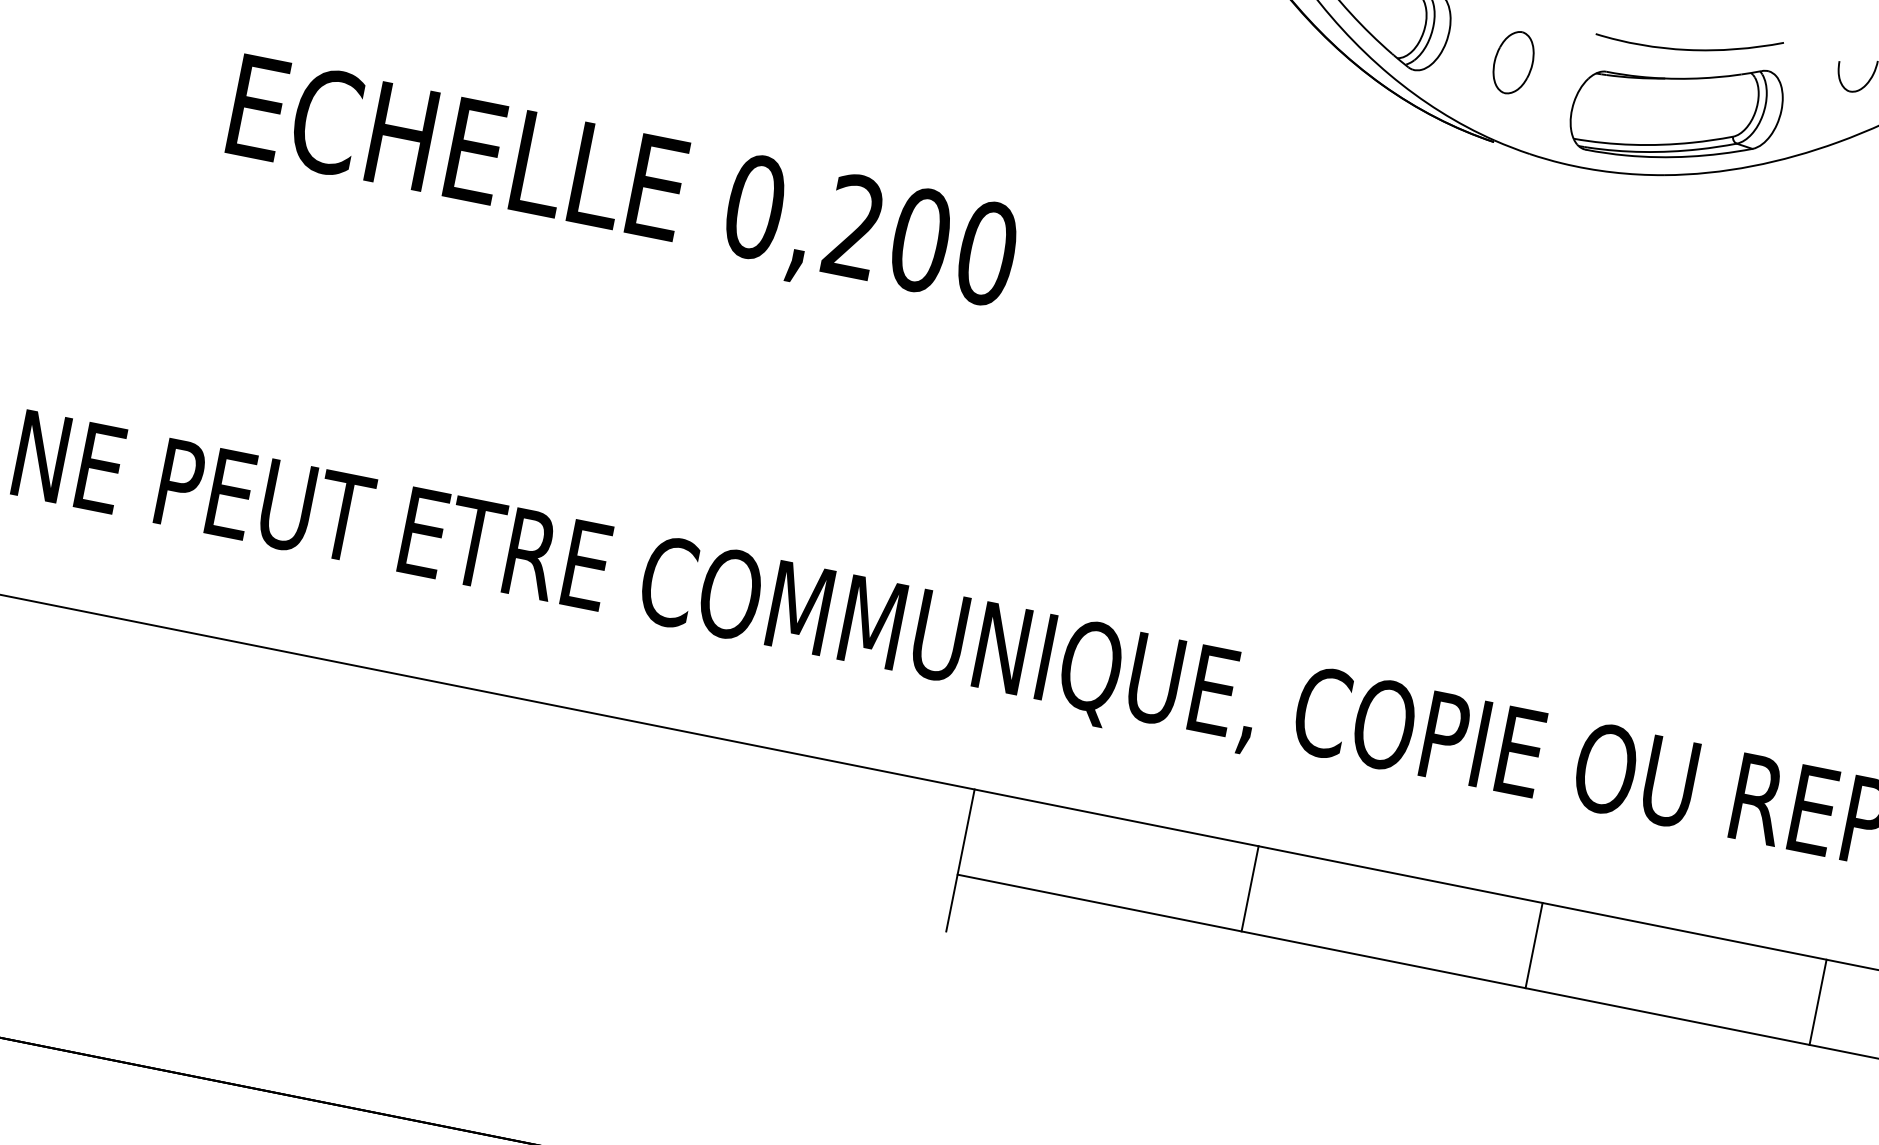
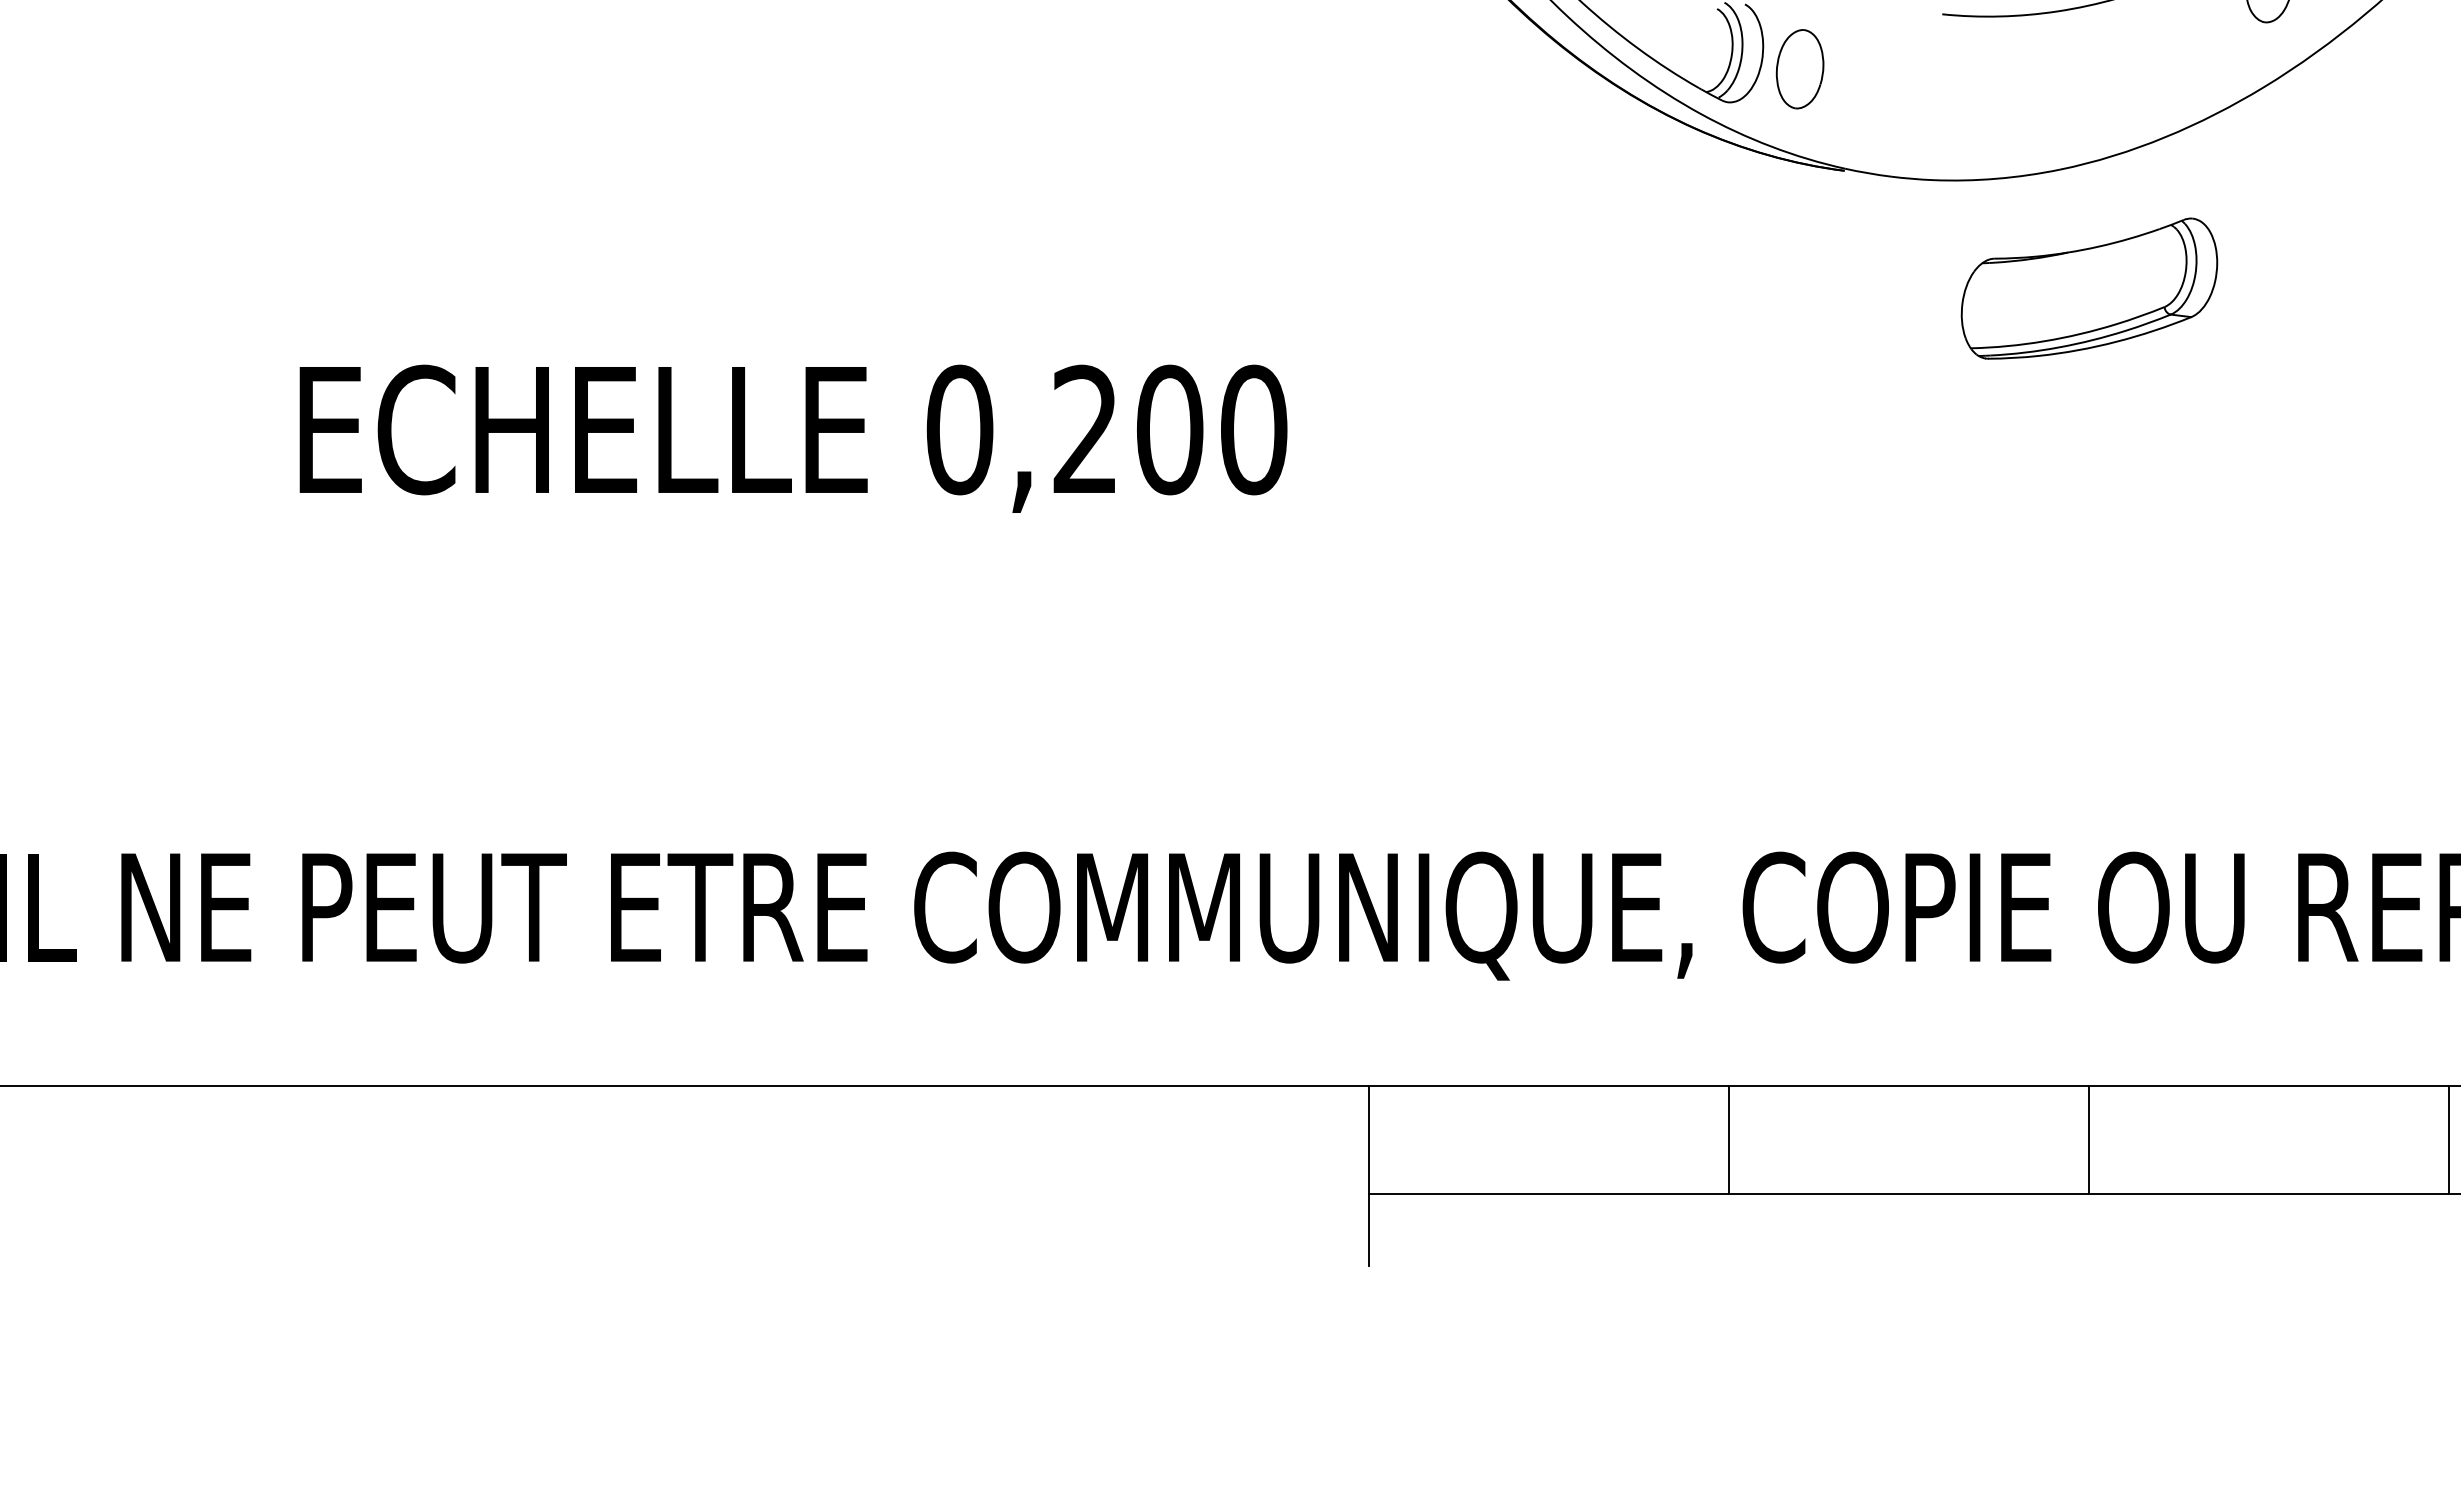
part: (1513, 62) -> (1799, 69), moved
part: (1676, 110) -> (2089, 288), moved

